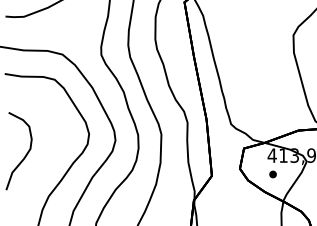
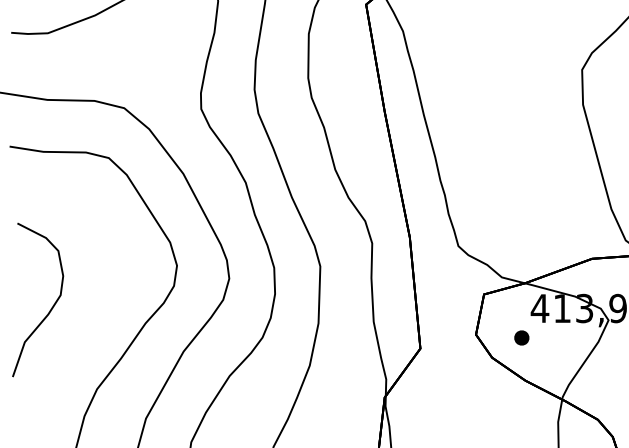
part: (272, 174) -> (520, 338), moved

